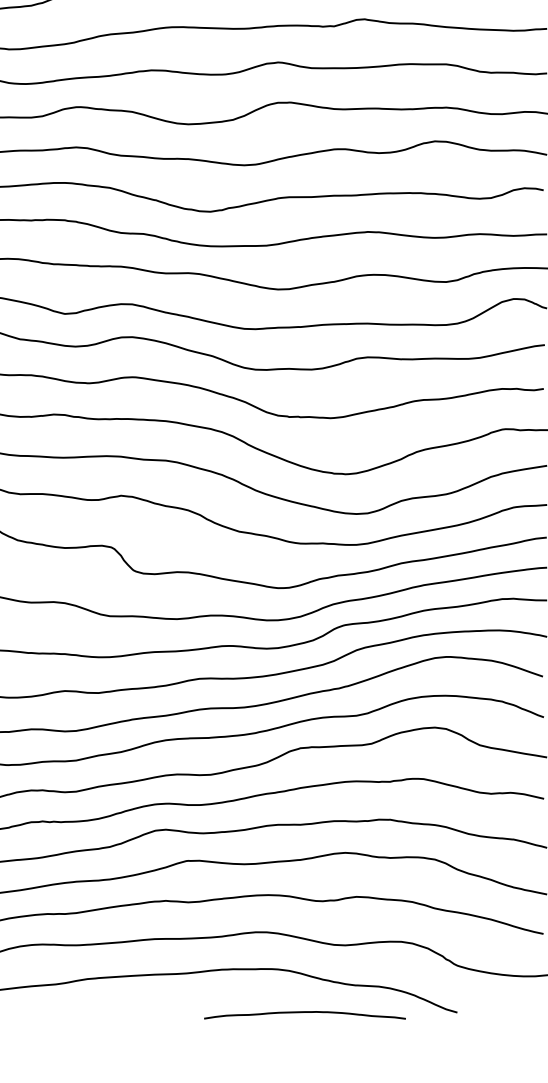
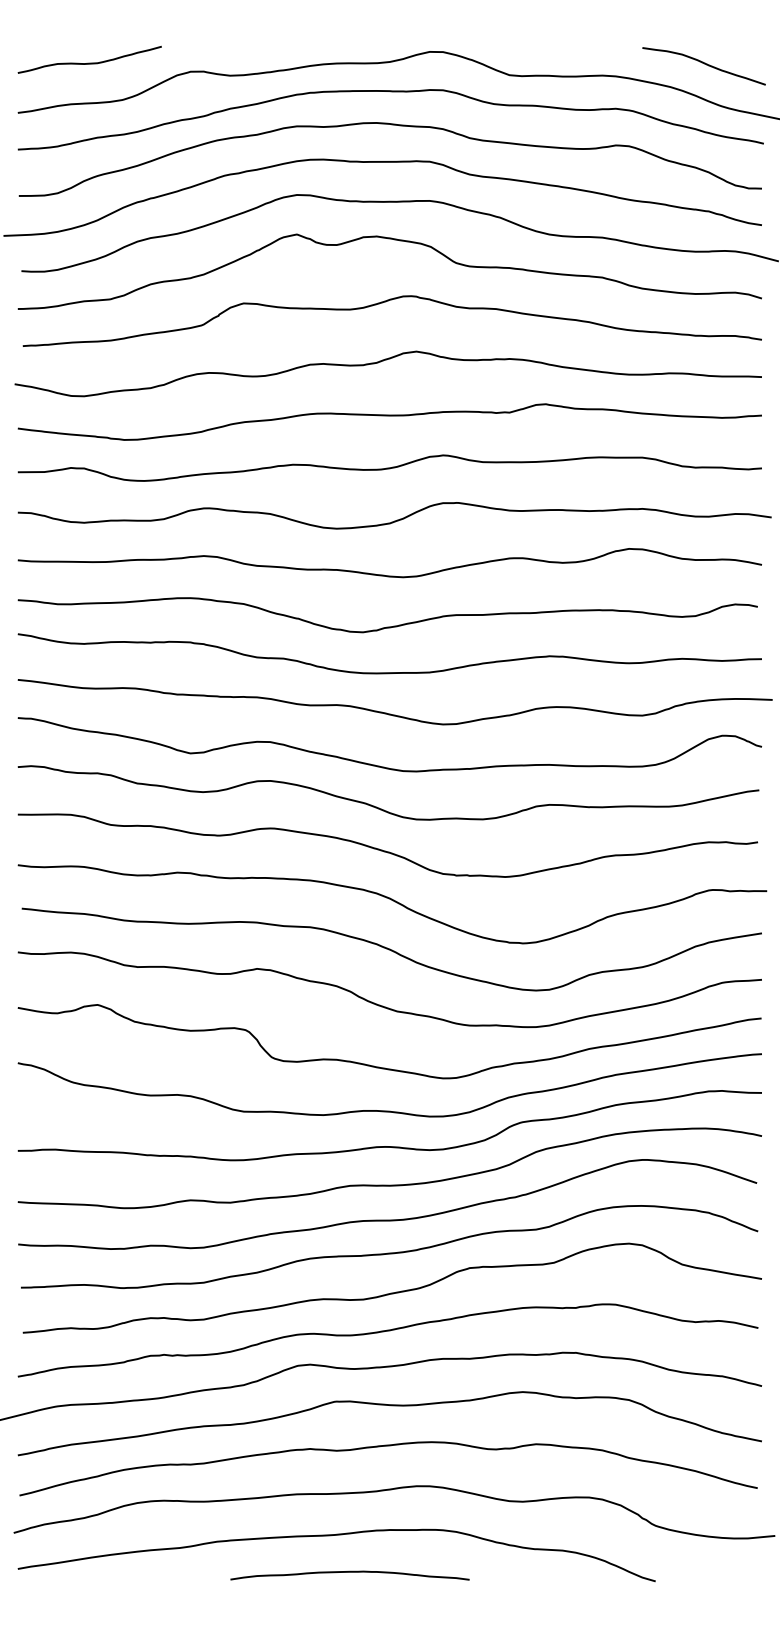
curve: (304, 1012) -> (349, 1572), moved

